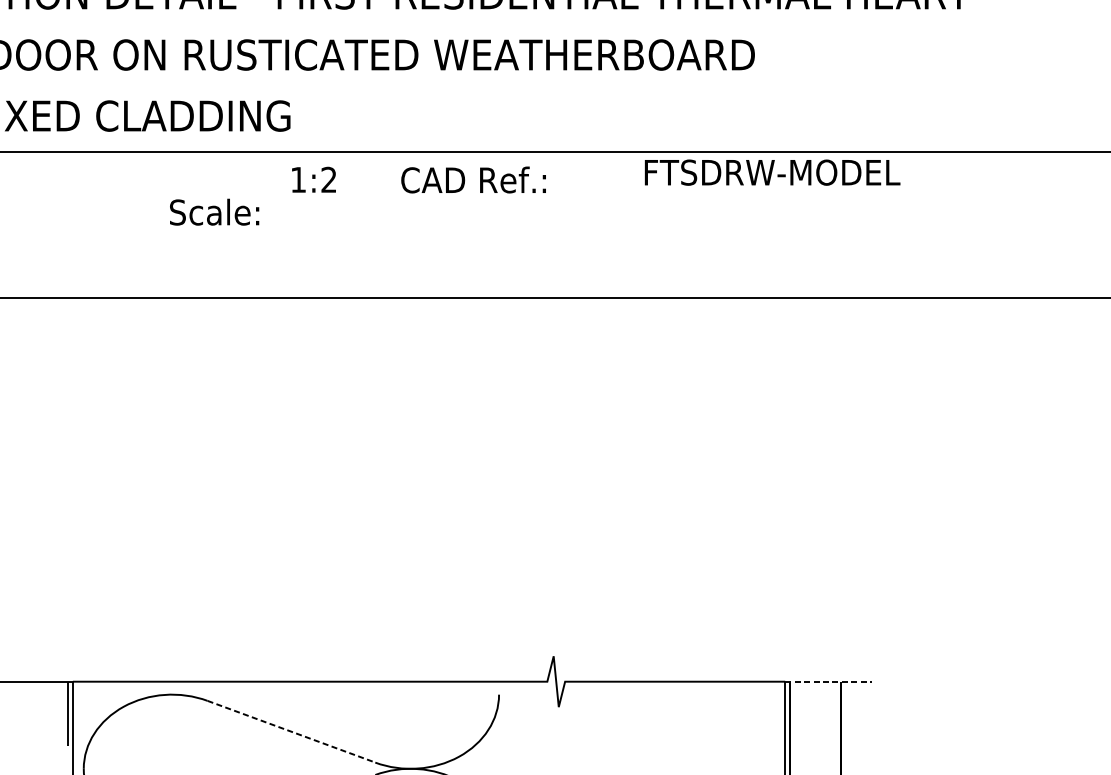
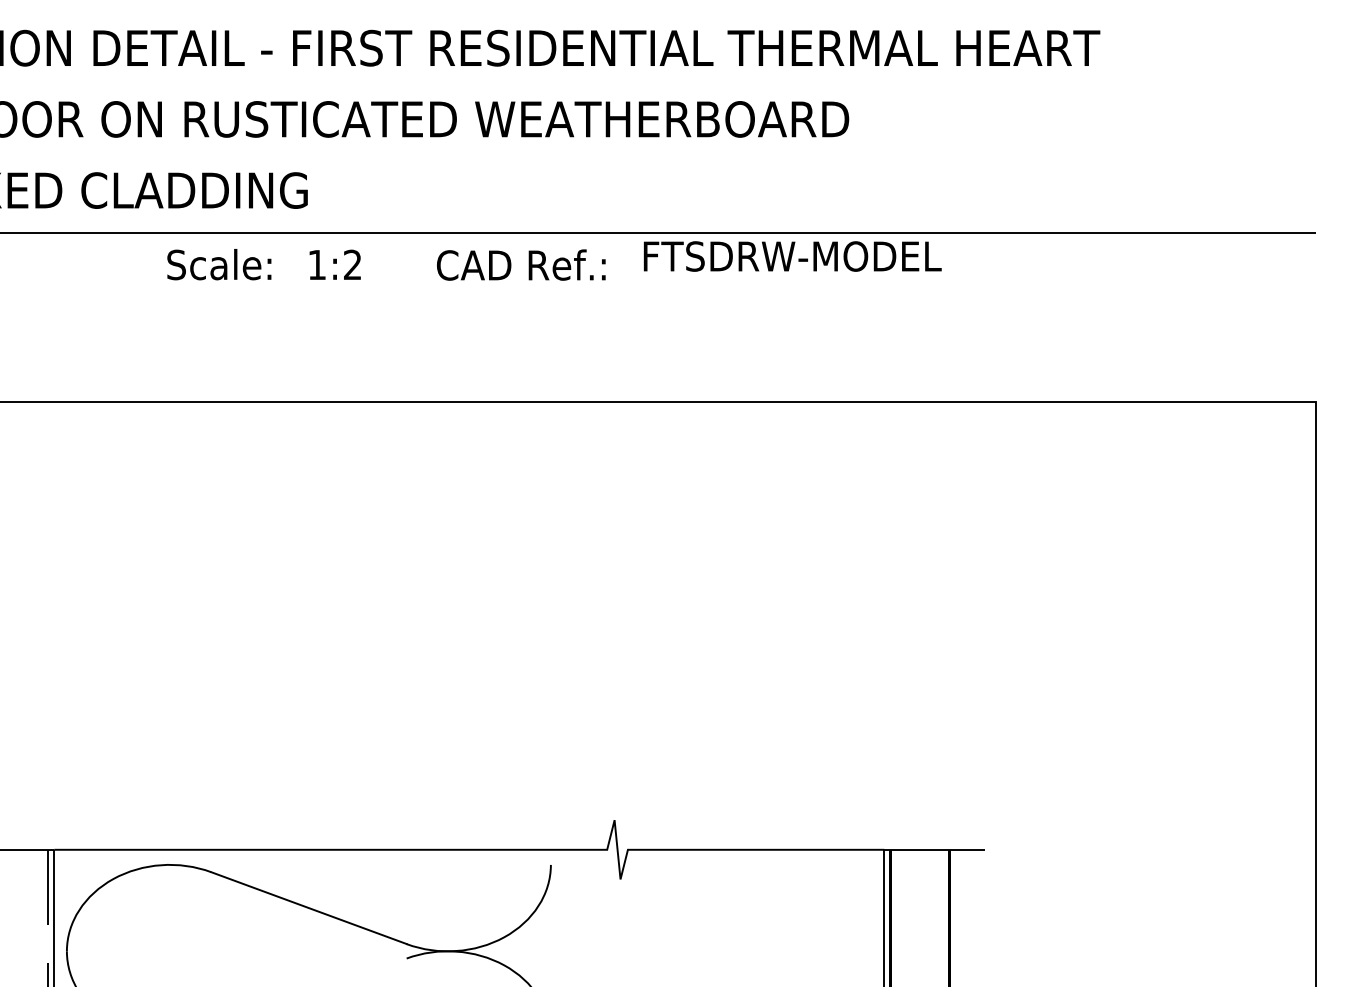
text: (772, 172) -> (792, 256), moved
text: (214, 212) -> (219, 264), moved
line: (829, 681) -> (935, 849), dashed -> solid
line: (291, 732) -> (309, 908), dashed -> solid

